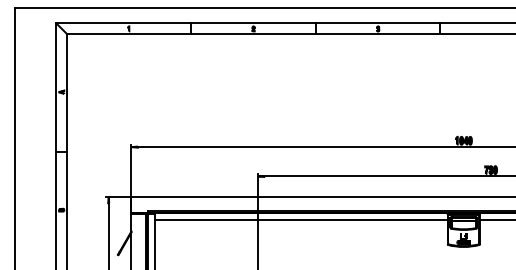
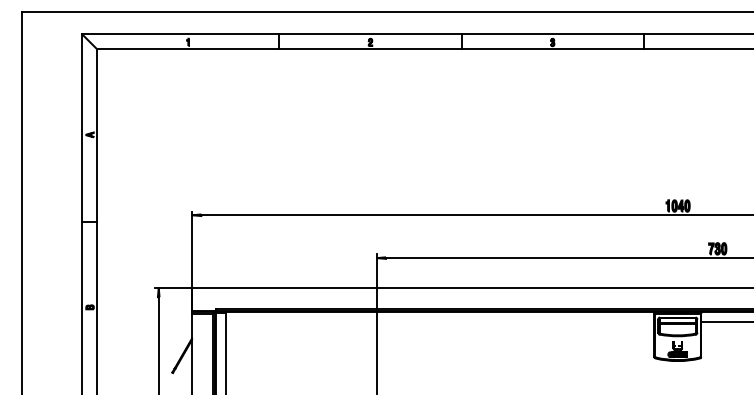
line: (300, 219) -> (439, 321), removed

